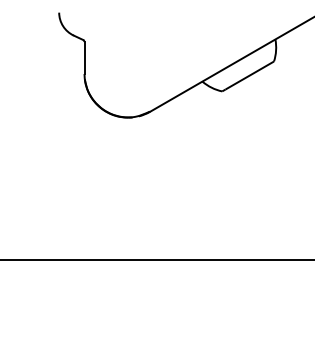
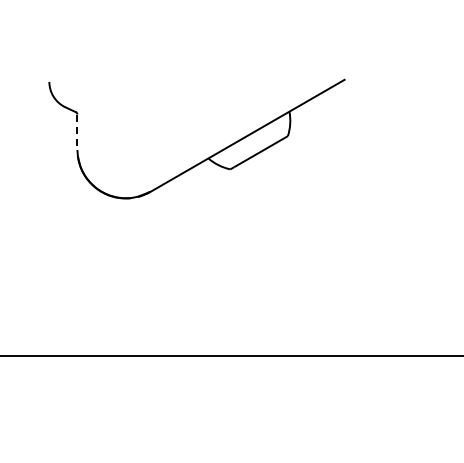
line: (84, 58) -> (77, 132), solid -> dashed

